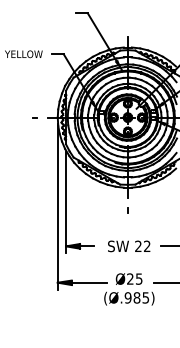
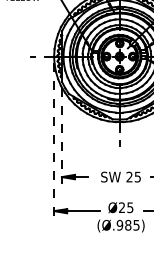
line: (66, 202) -> (62, 136), solid -> dashed
line: (57, 207) -> (53, 140), solid -> dashed
text: (147, 246) -> (138, 177), 22 -> 25

